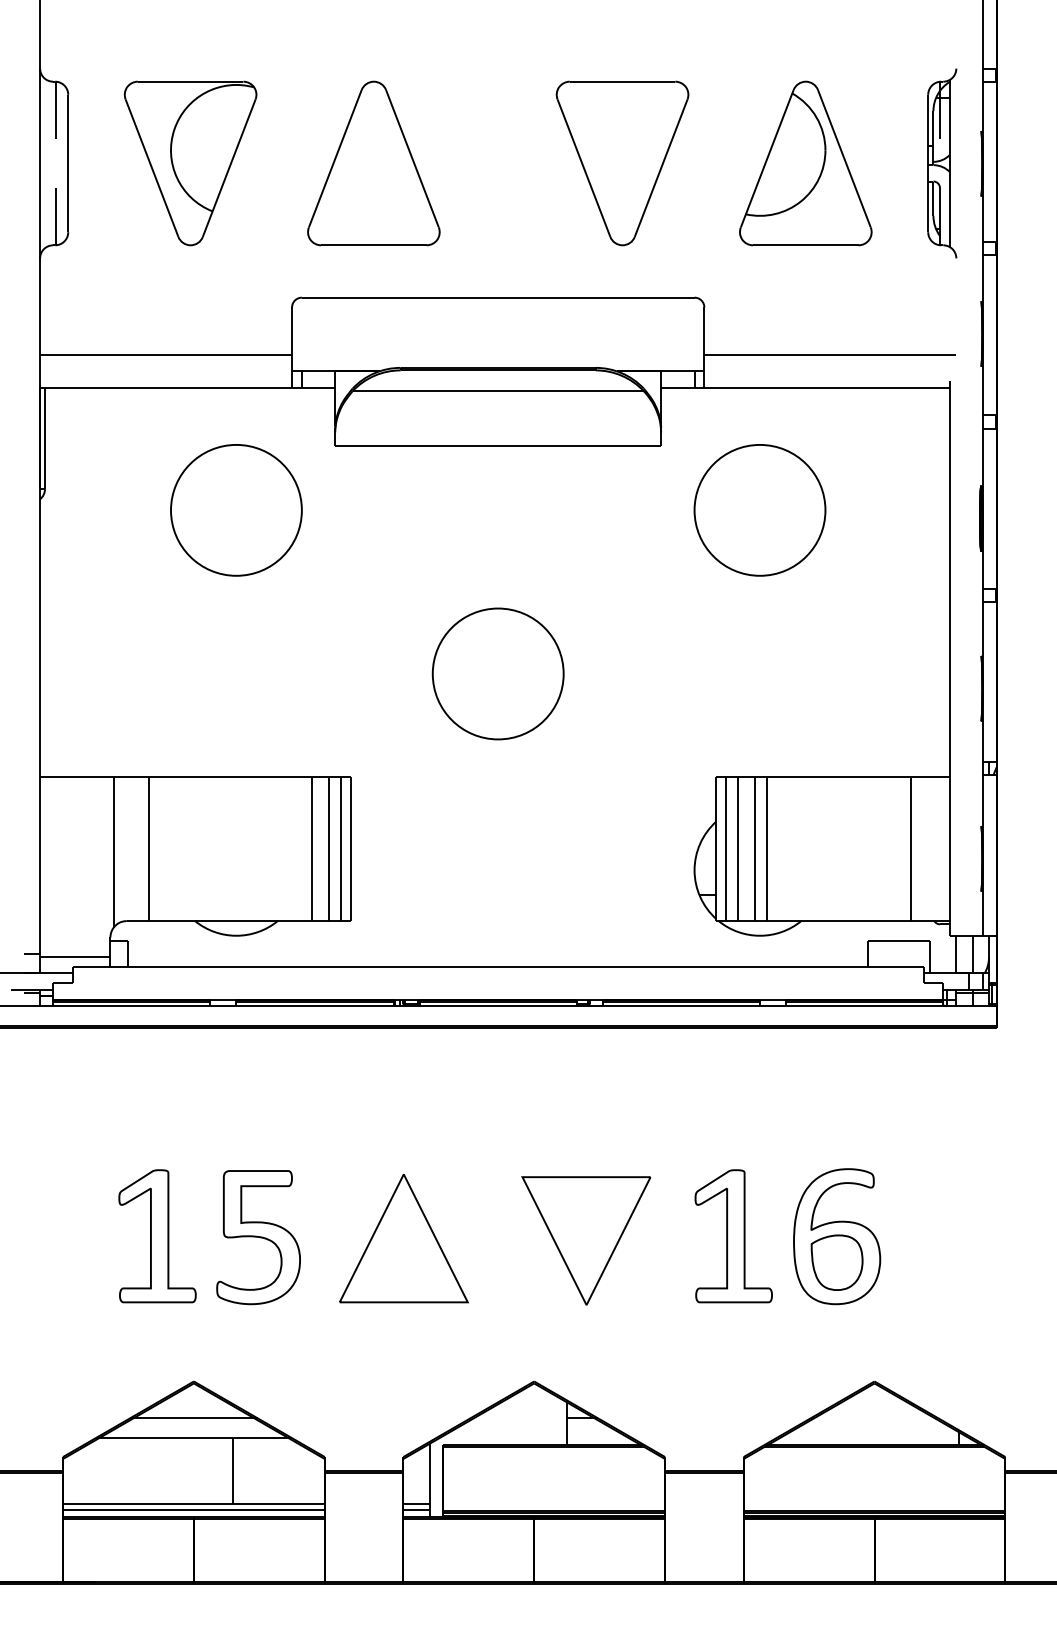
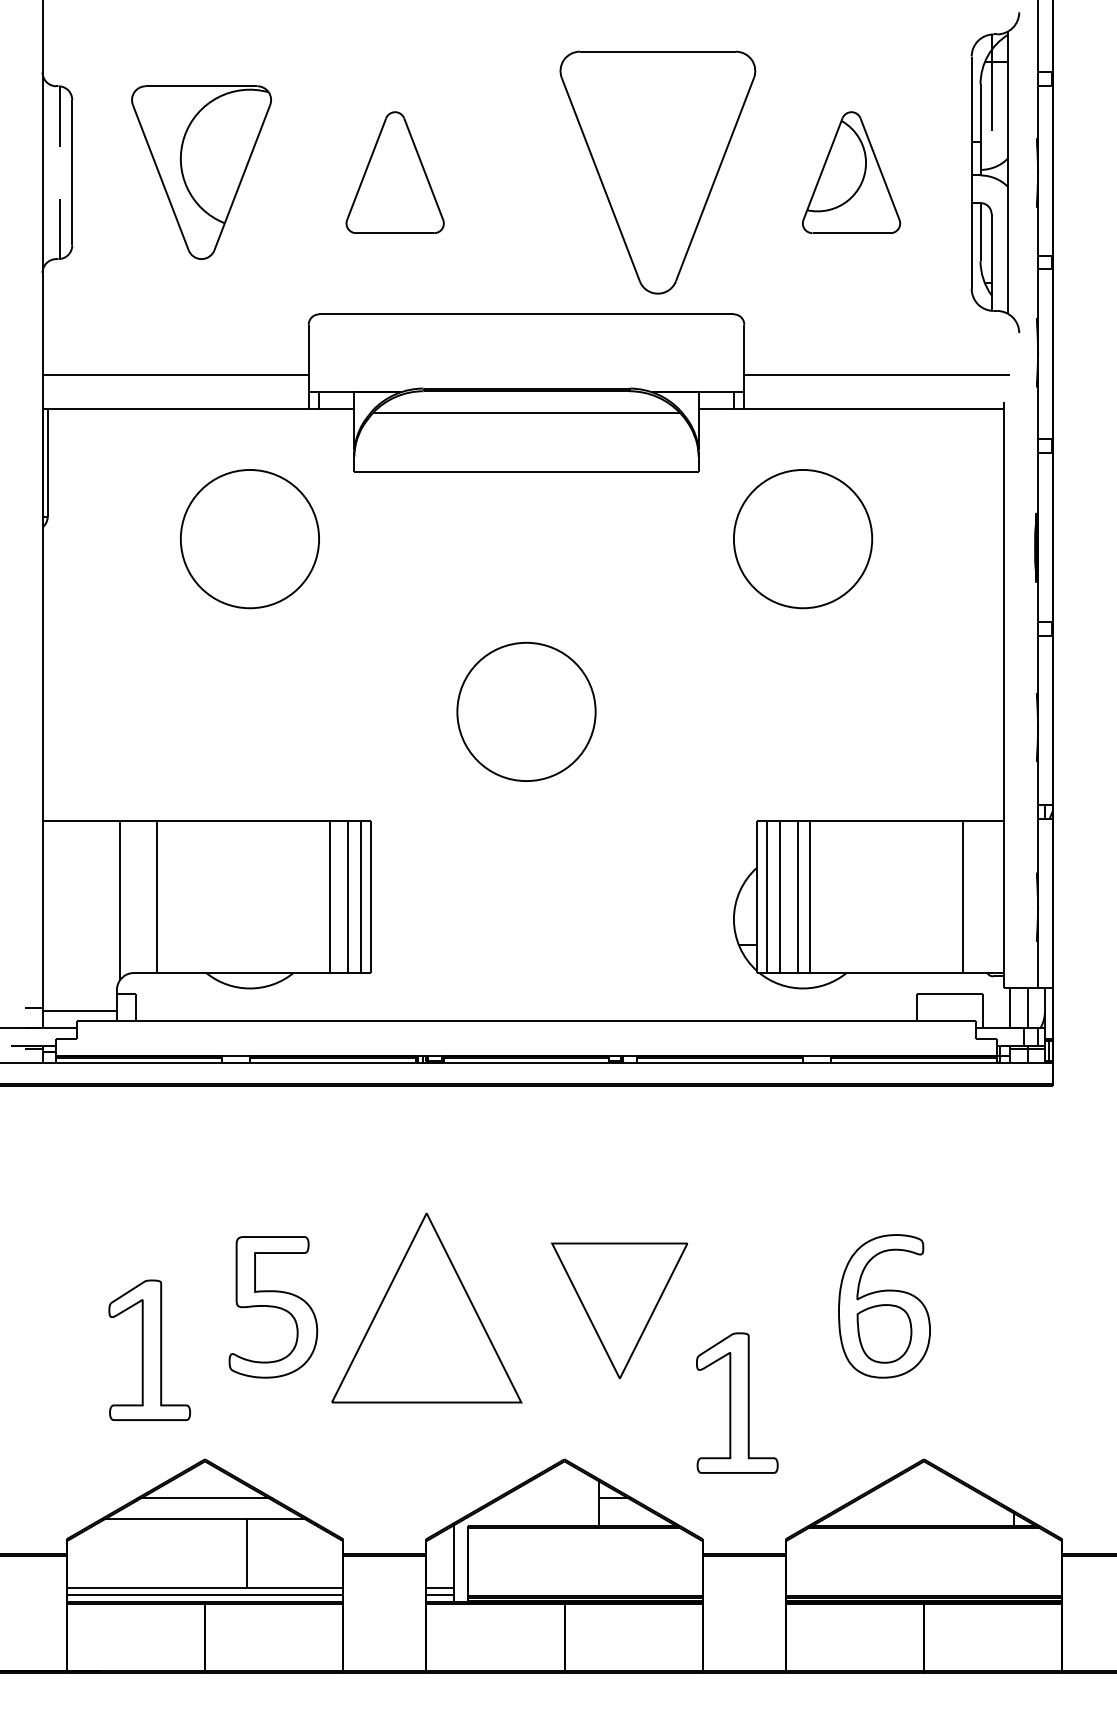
part: (373, 163) -> (394, 172), size x0.7
part: (622, 163) -> (657, 172), size x1.4
part: (805, 163) -> (851, 172), size x0.7
part: (942, 163) -> (995, 172), size x1.6
part: (157, 1236) -> (149, 1350), moved
part: (733, 1236) -> (737, 1403), moved
part: (403, 1238) -> (426, 1308), size x1.4

